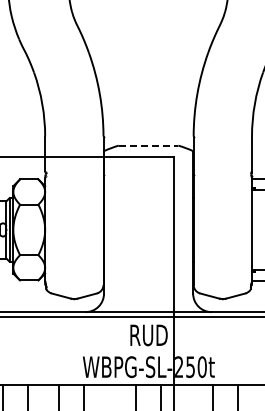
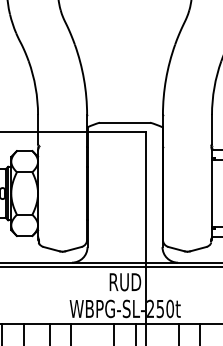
line: (148, 145) -> (124, 122), dashed -> solid

